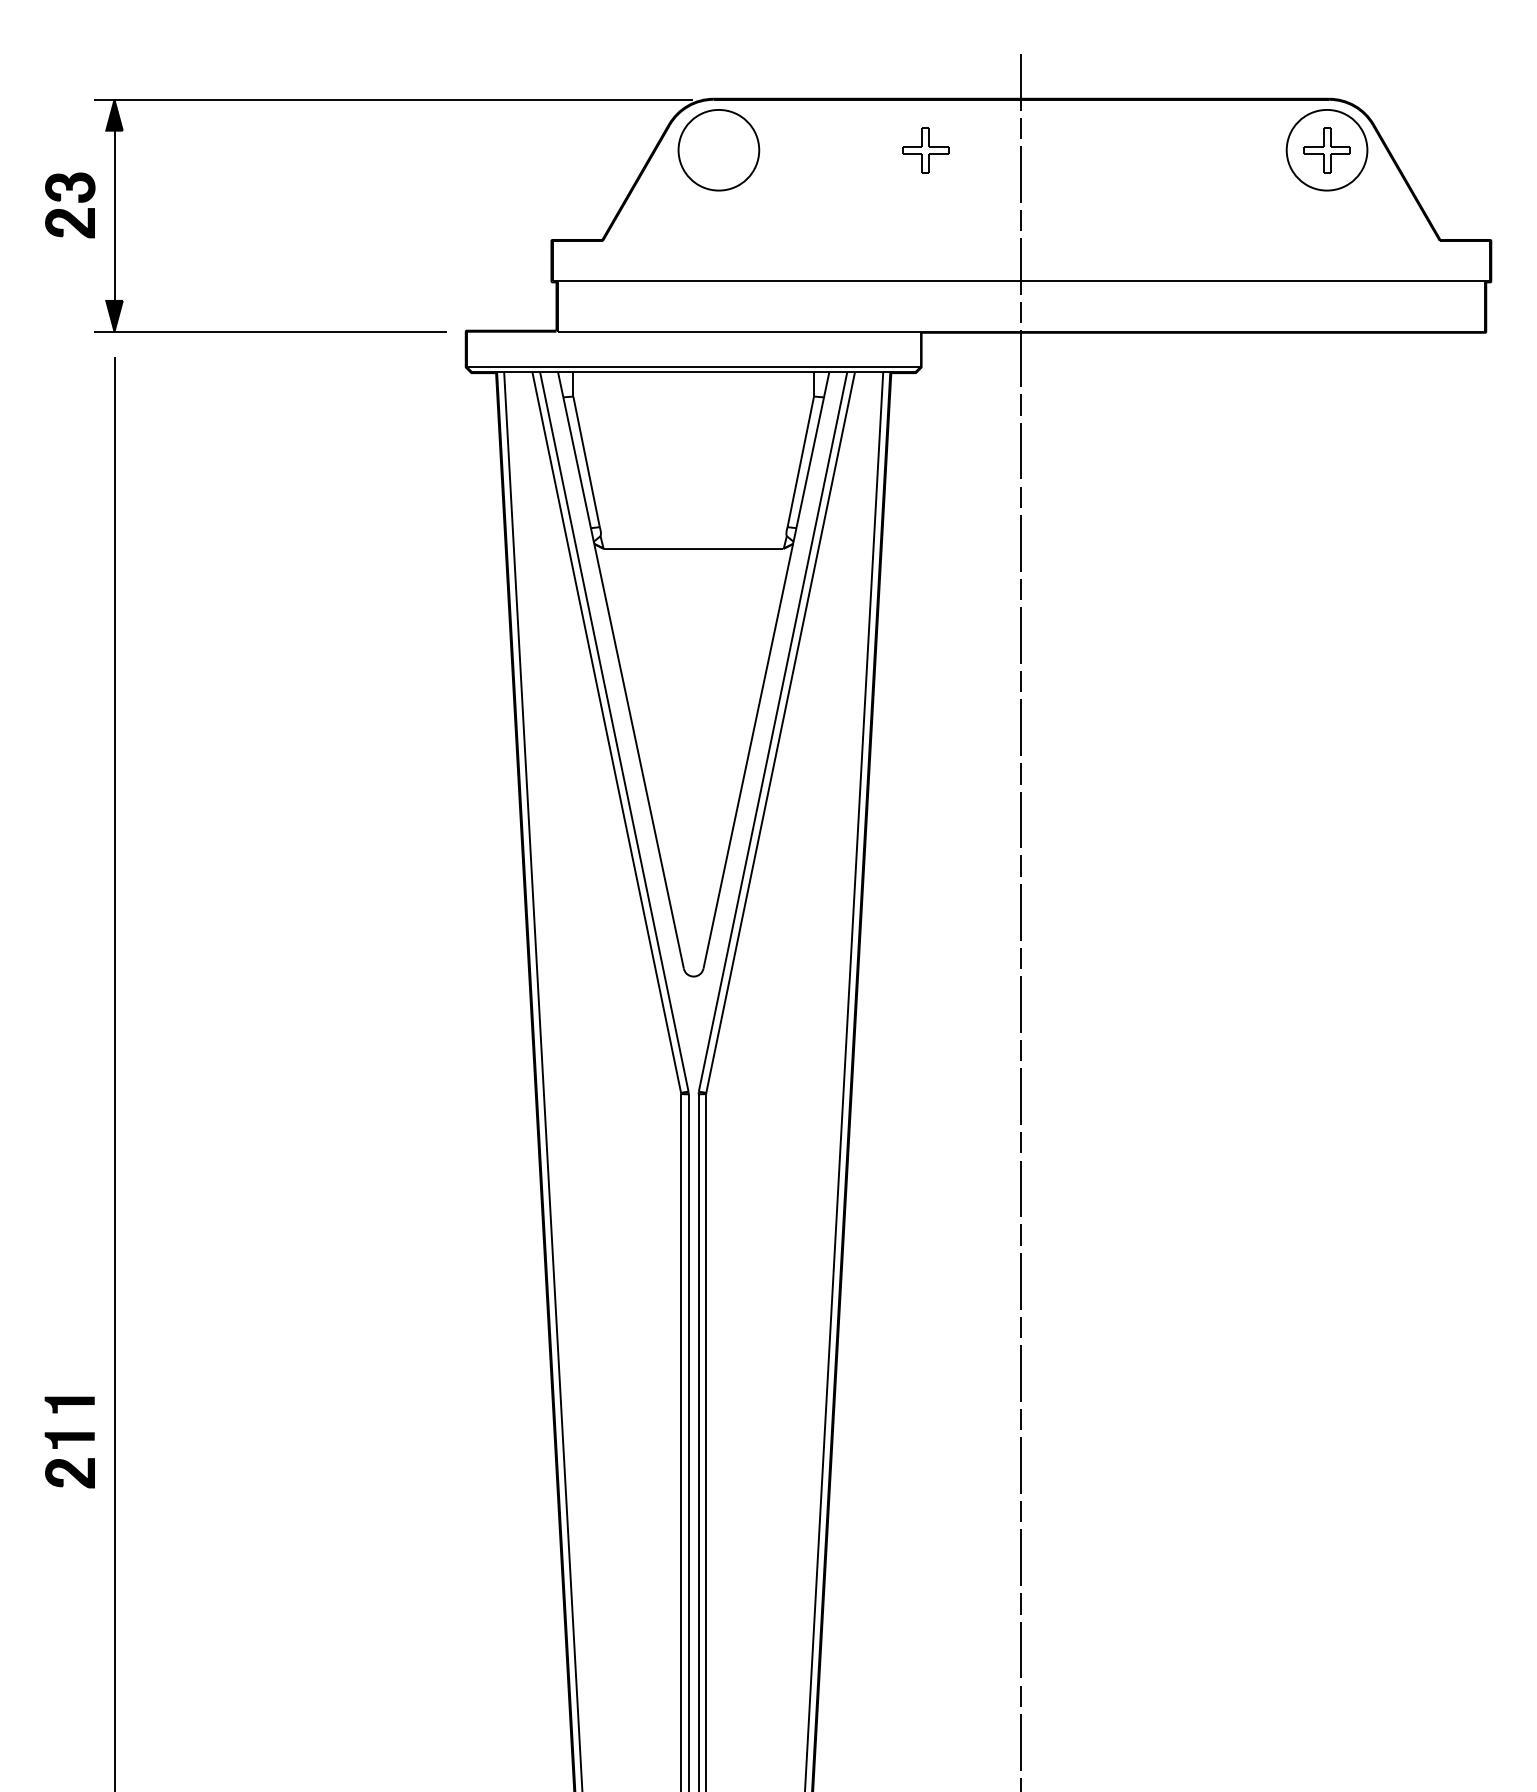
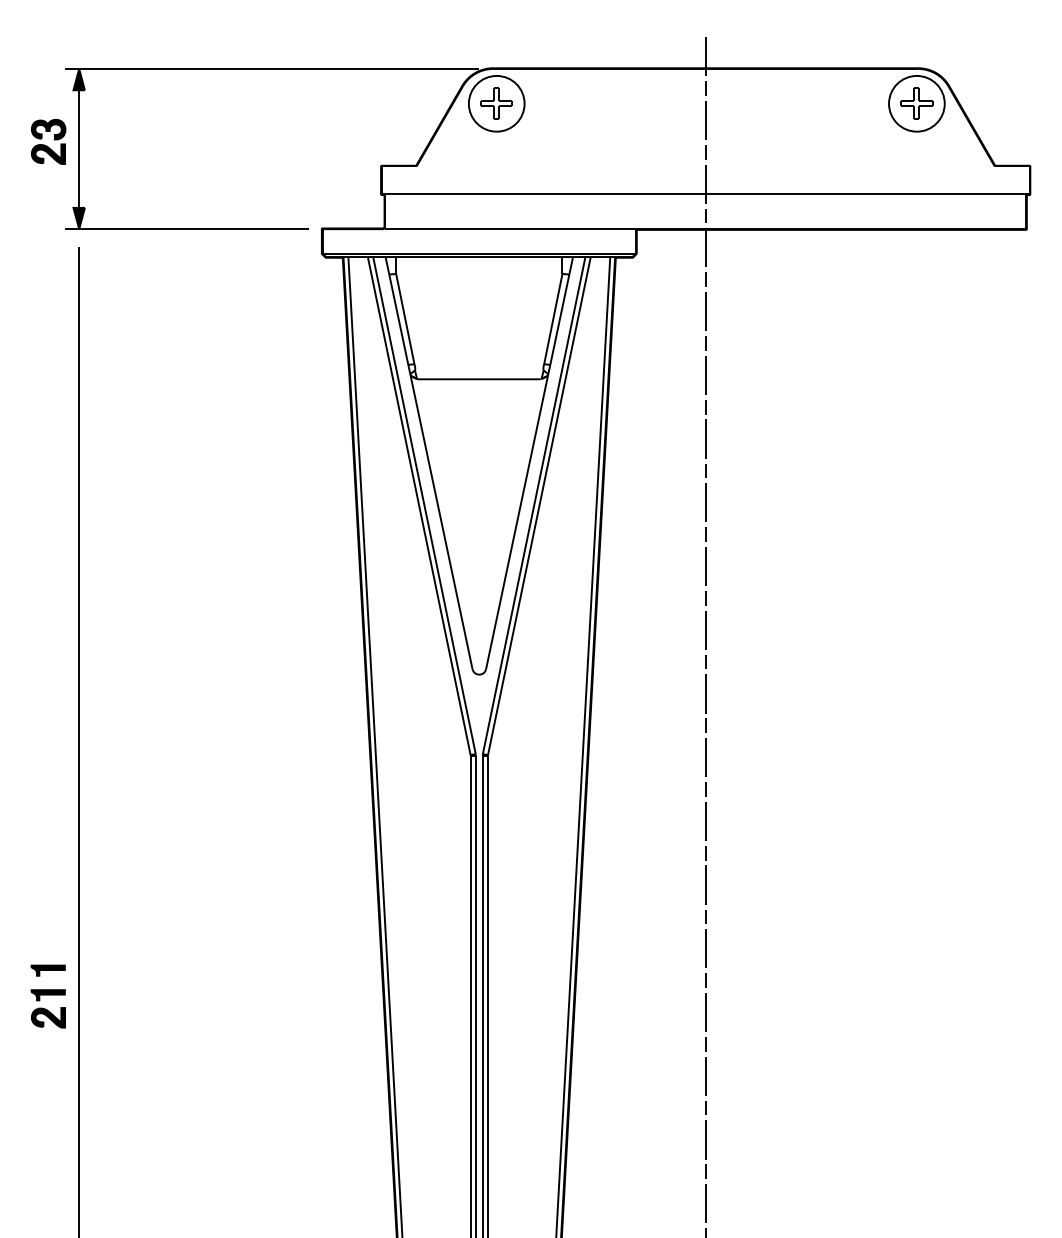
part: (925, 149) -> (496, 103), moved

